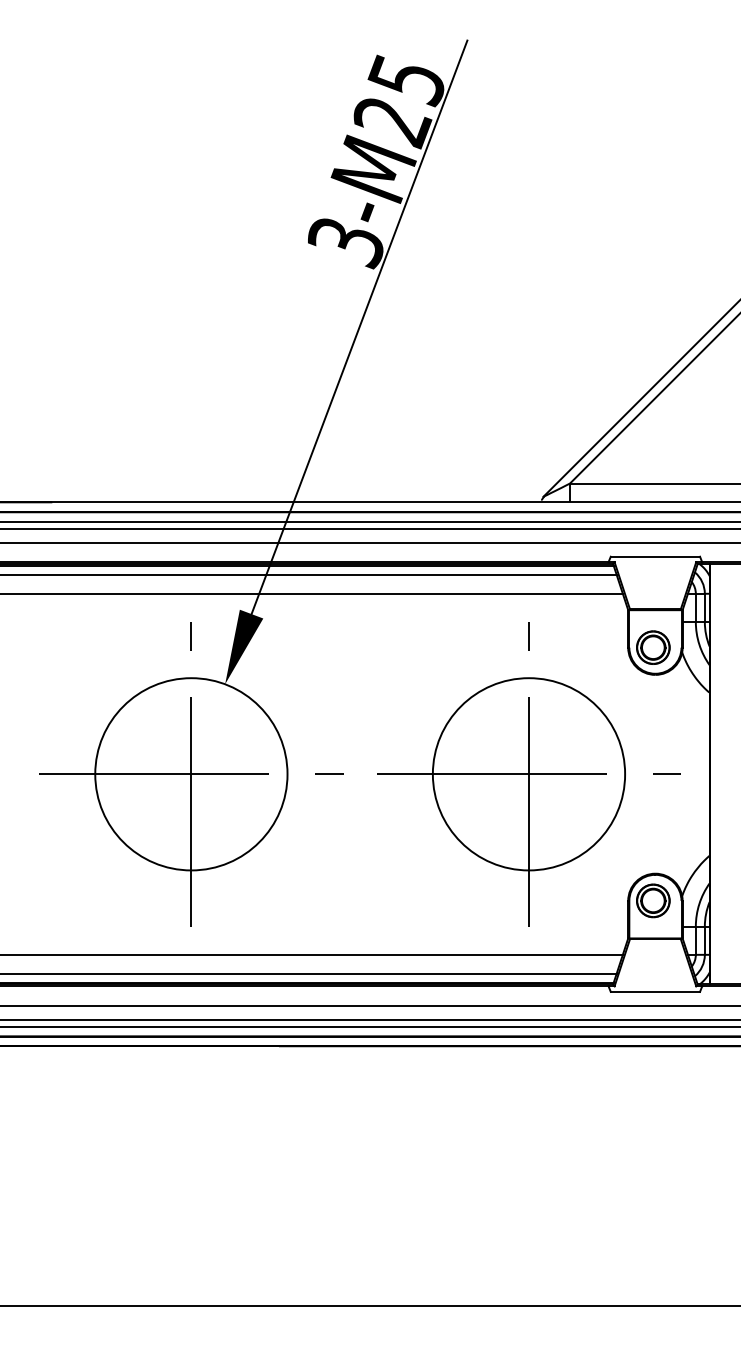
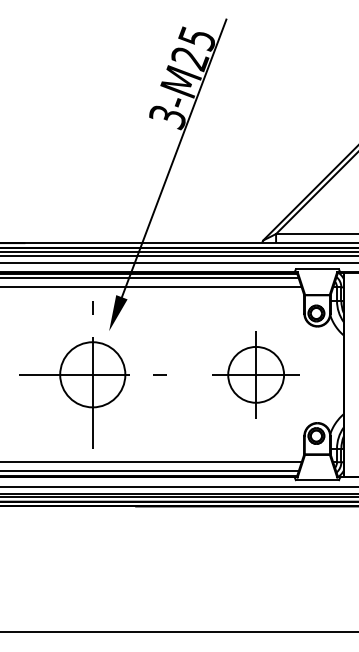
circle: (190, 773) -> (92, 374), size x0.7
part: (527, 773) -> (255, 374), size x0.6

